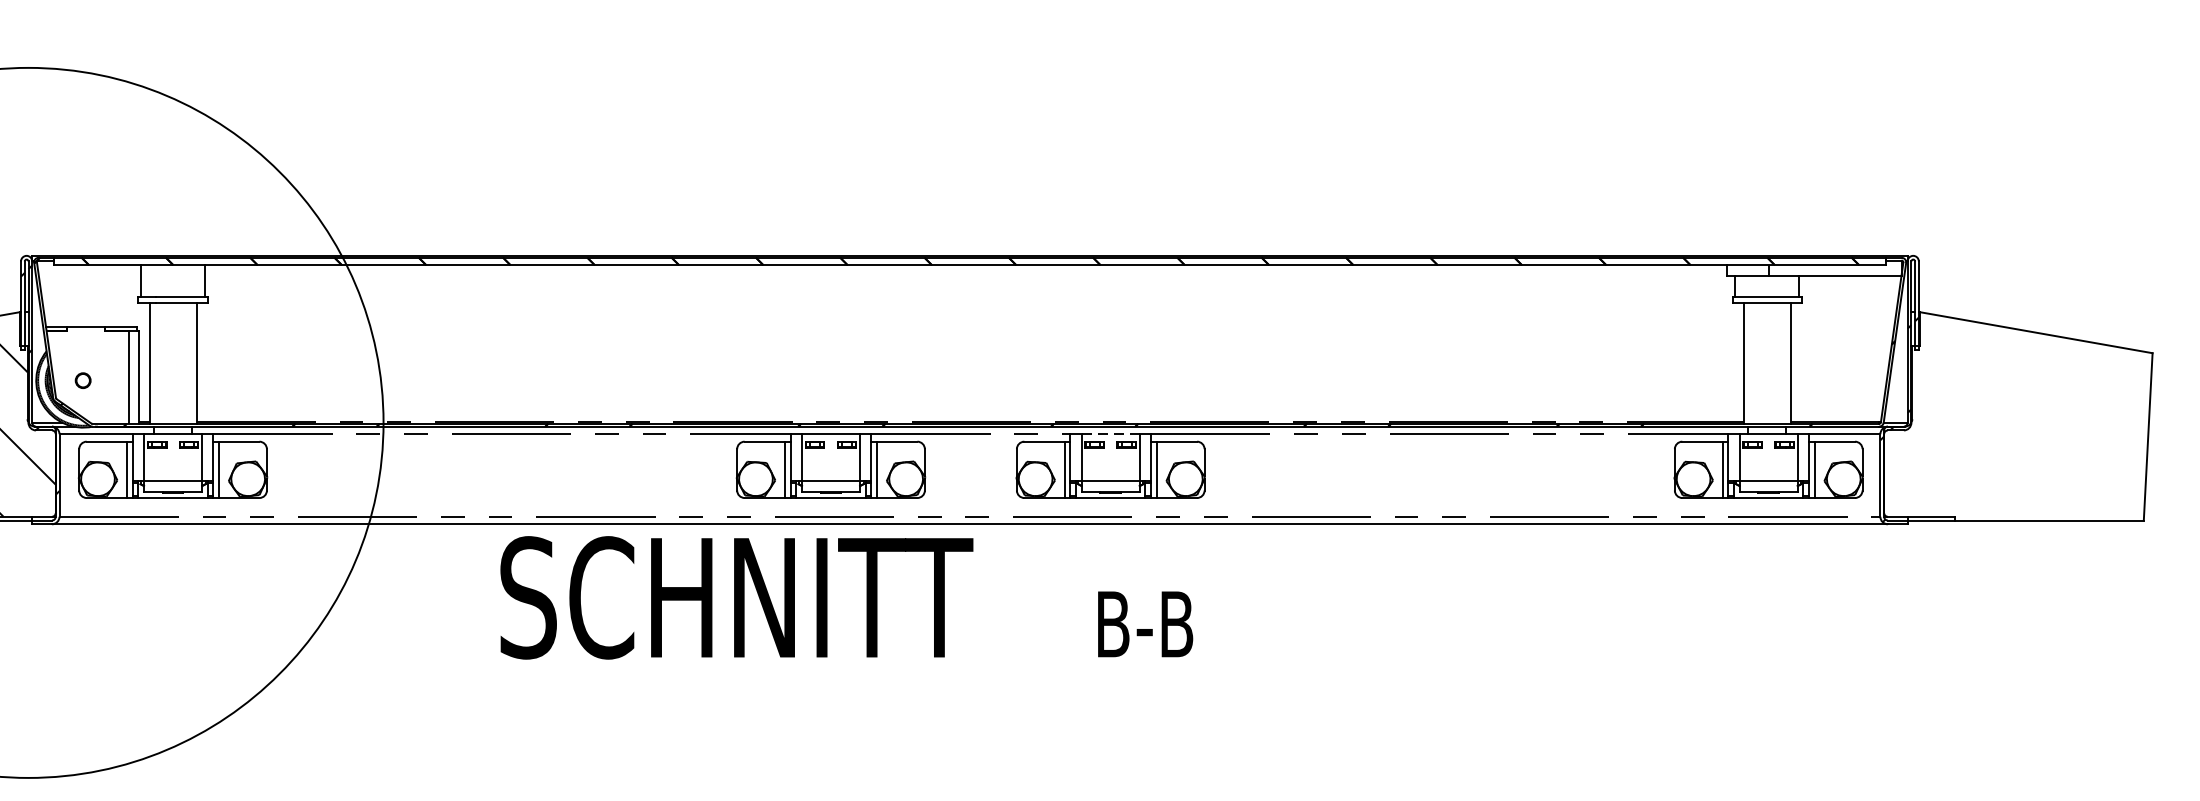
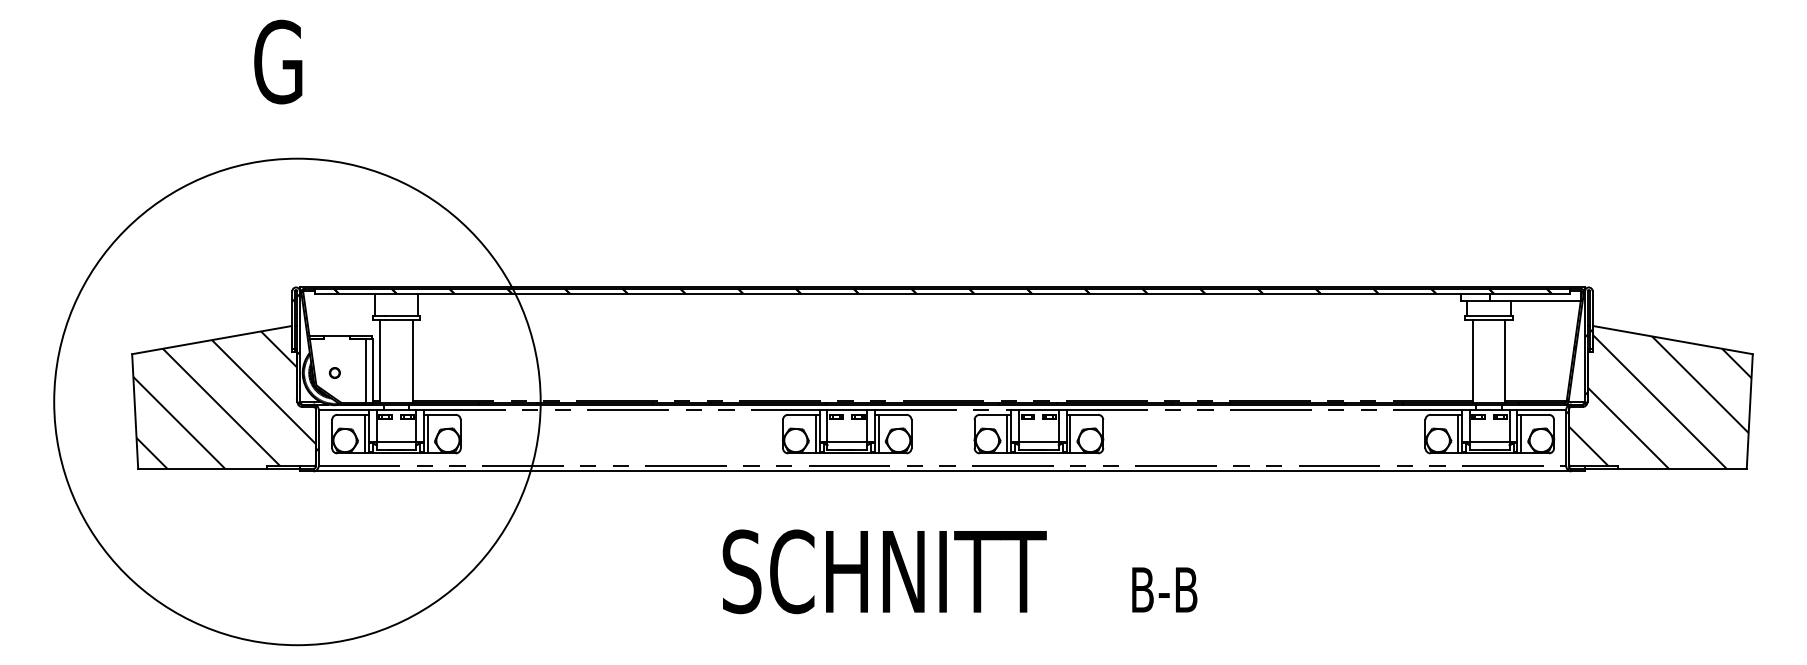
hatch: (2016, 422) -> (1659, 401), added
line: (1110, 433) -> (1038, 409), dashed -> solid
text: (845, 597) -> (959, 571), moved

